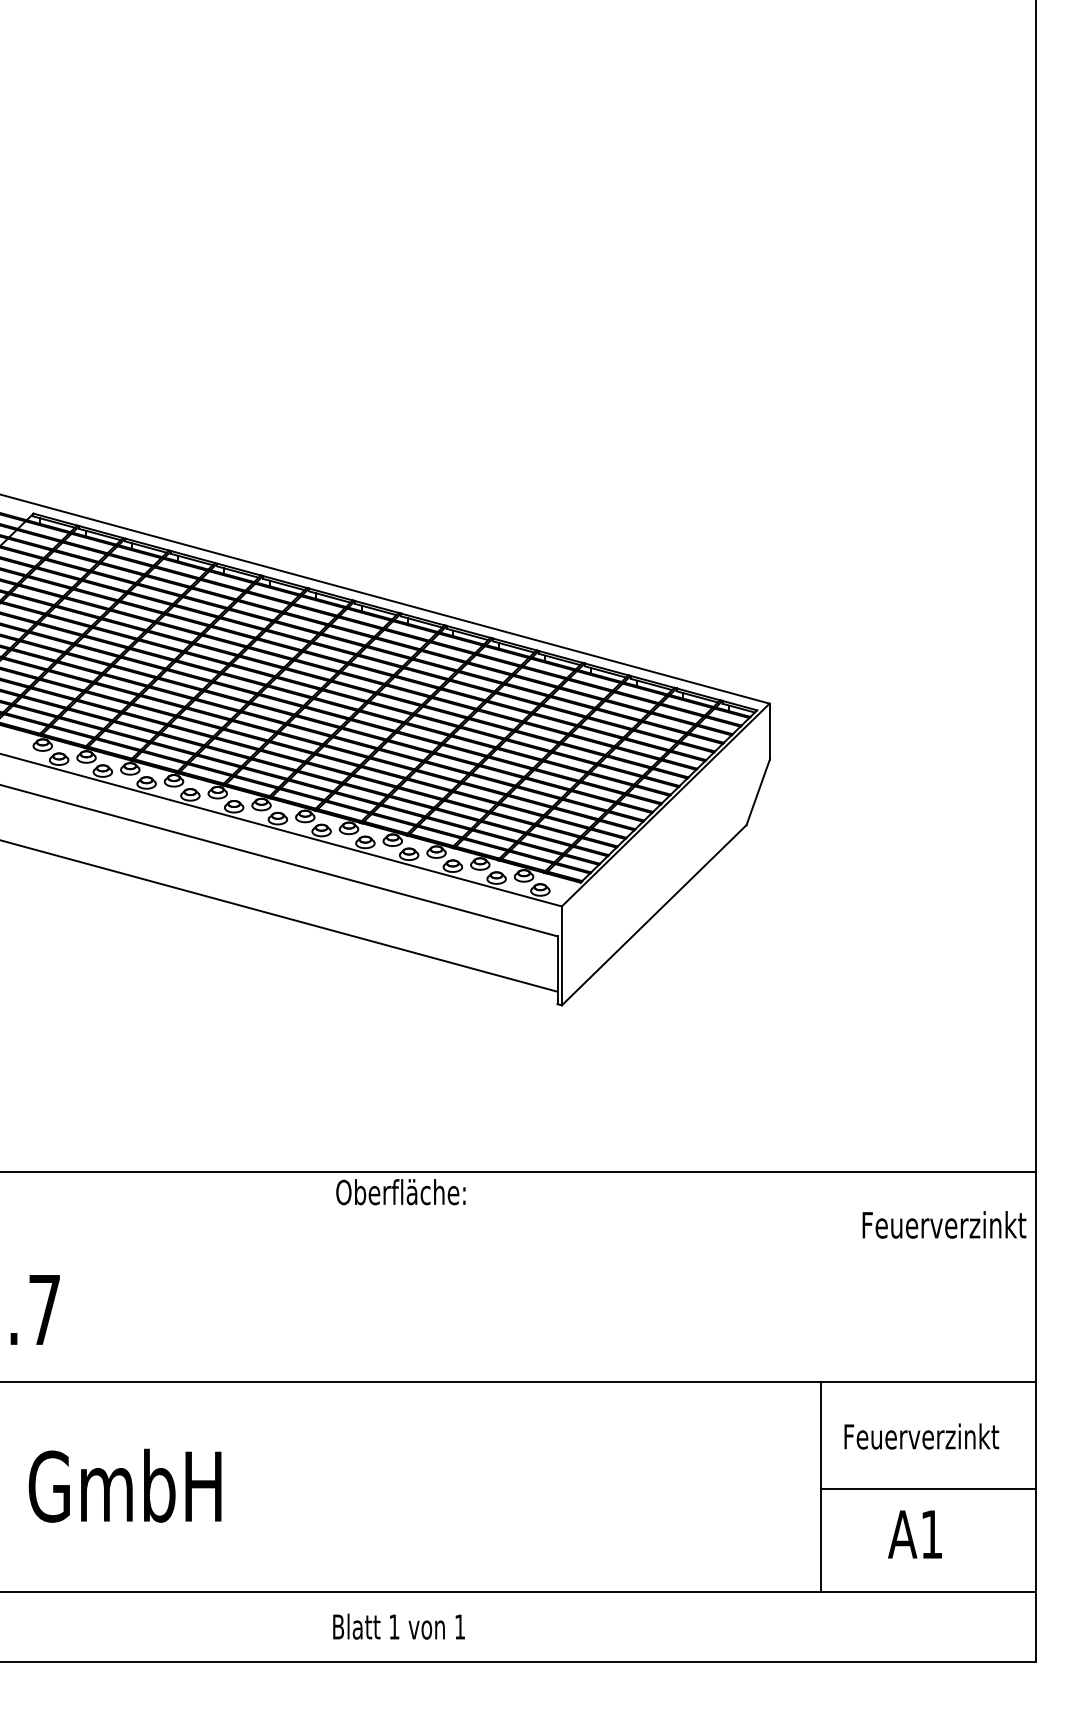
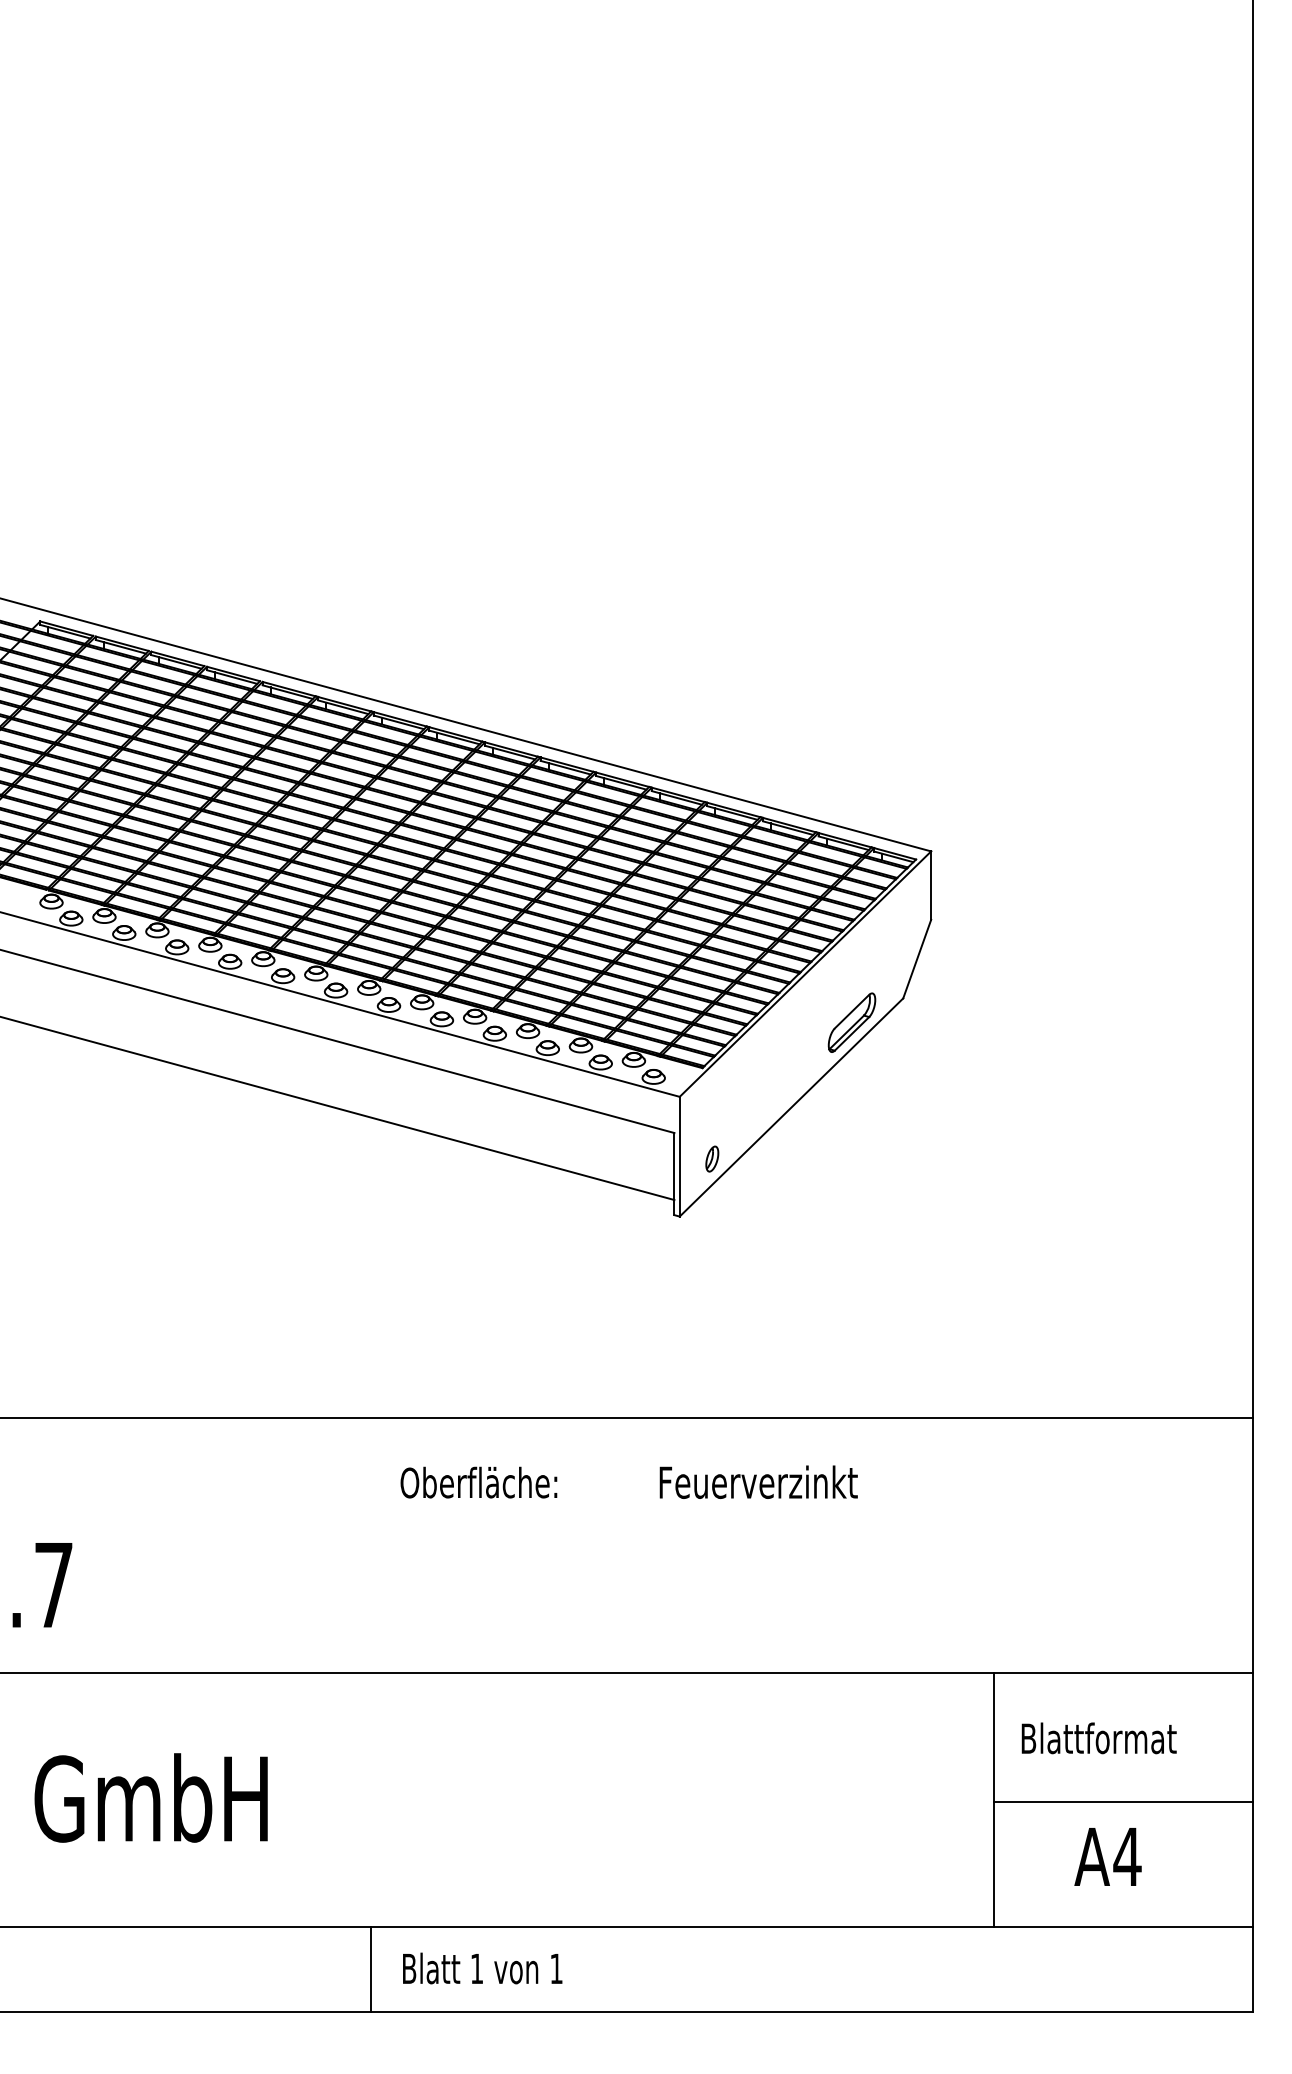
part: (703, 845) -> (851, 1022), added
part: (588, 957) -> (712, 1158), added
text: (400, 1192) -> (478, 1482), moved
text: (944, 1224) -> (758, 1481), moved
text: (922, 1436) -> (1116, 1738), Feuerverzinkt -> Blattformat
text: (931, 1534) -> (1127, 1856), A1 -> A4
line: (307, 1626) -> (371, 1968), added

